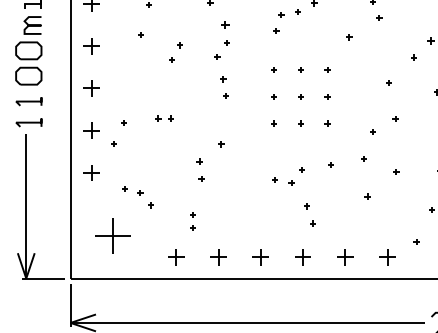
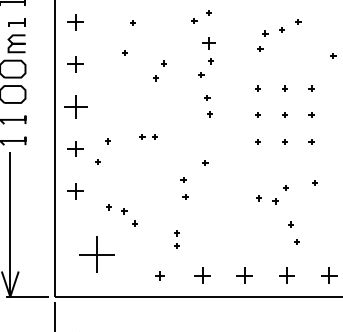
part: (225, 24) -> (209, 42), size x1.6
part: (91, 88) -> (75, 106), size x1.4
part: (176, 257) -> (160, 275), size x0.6

